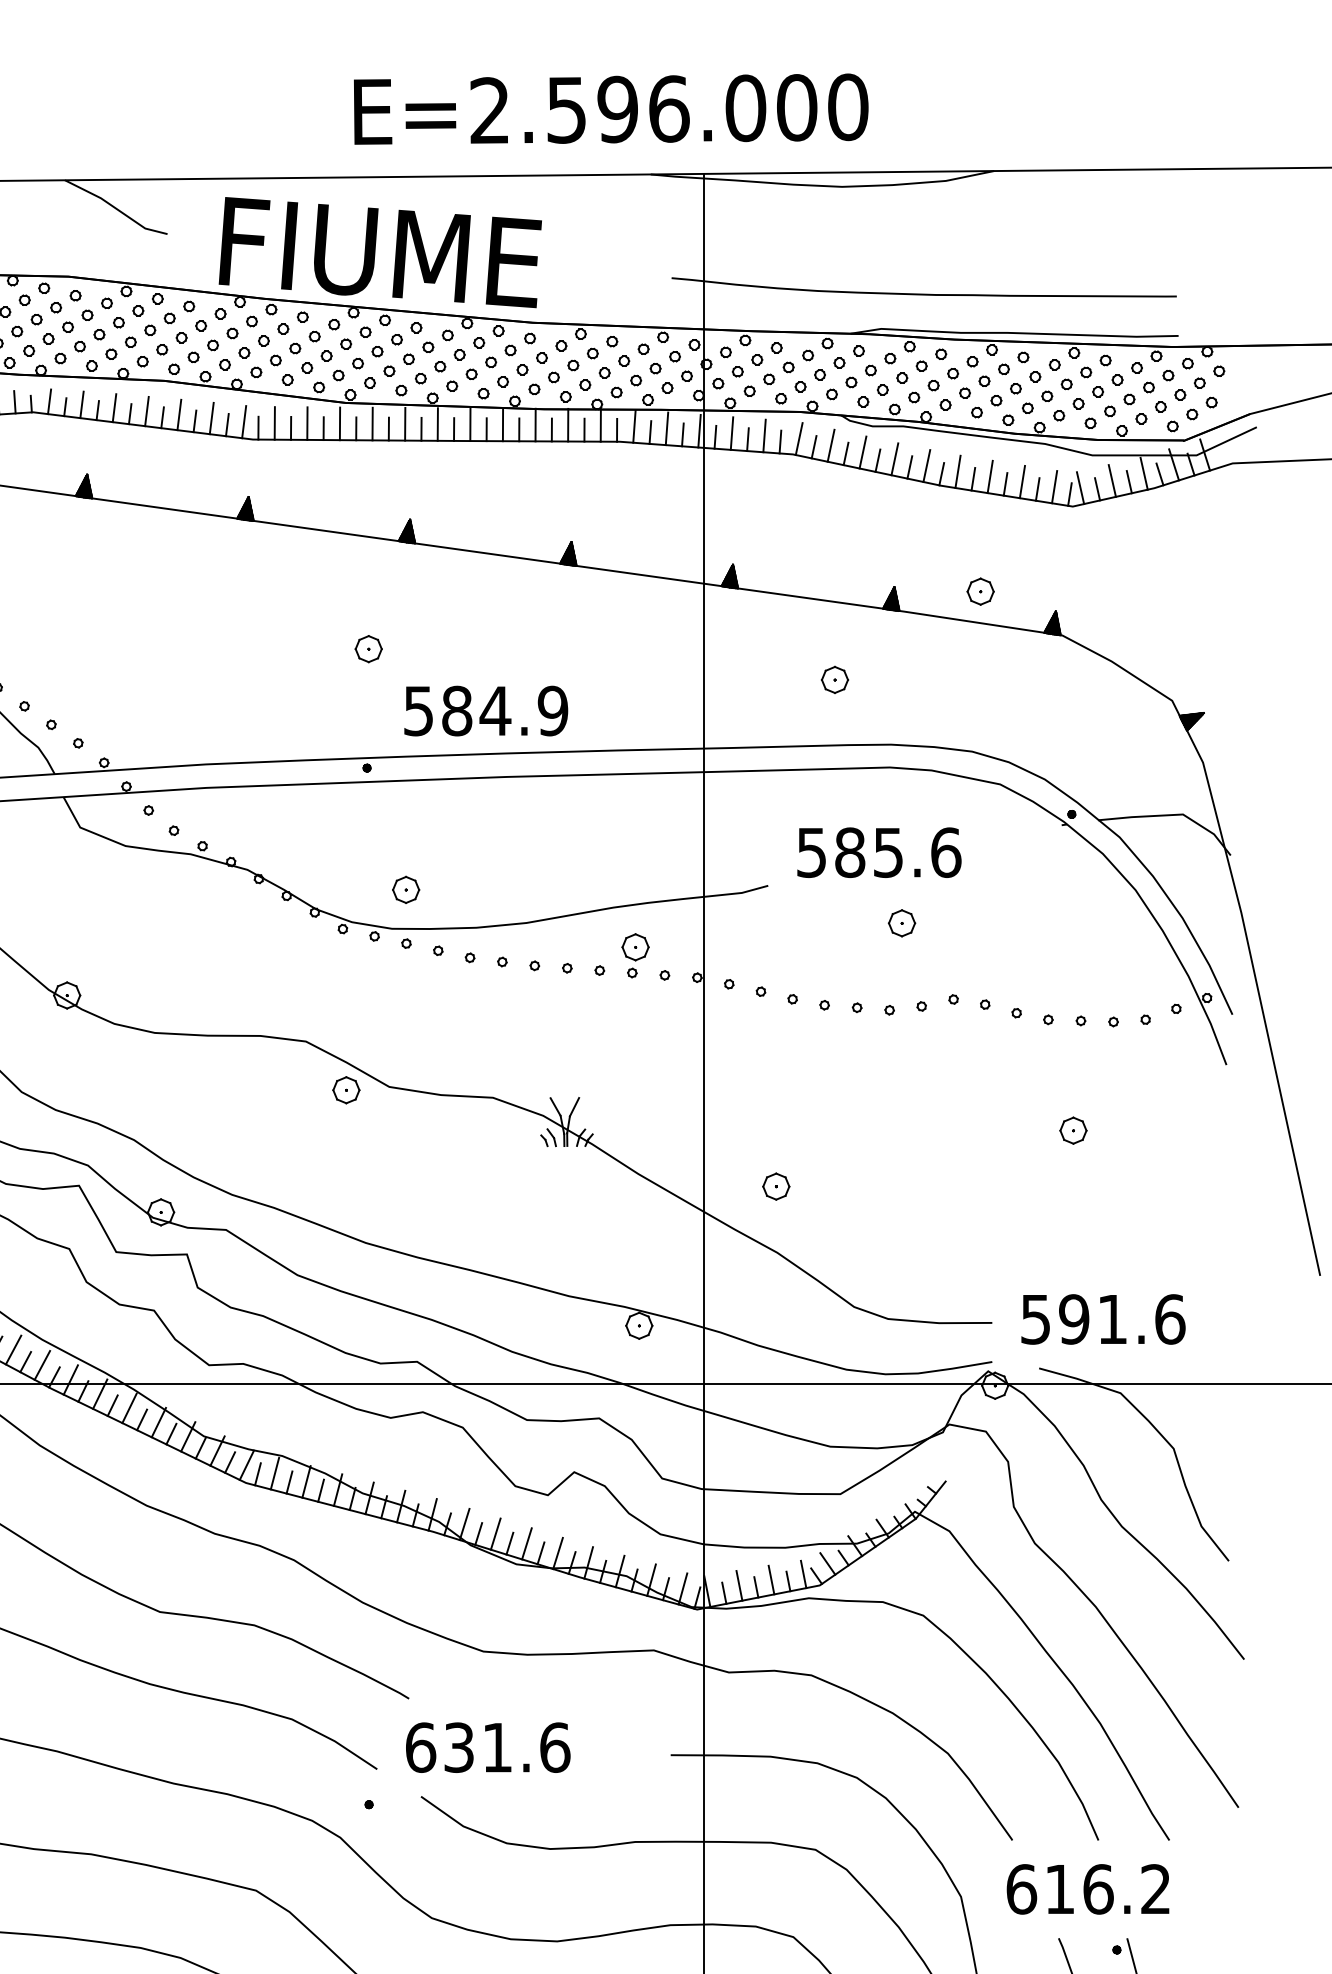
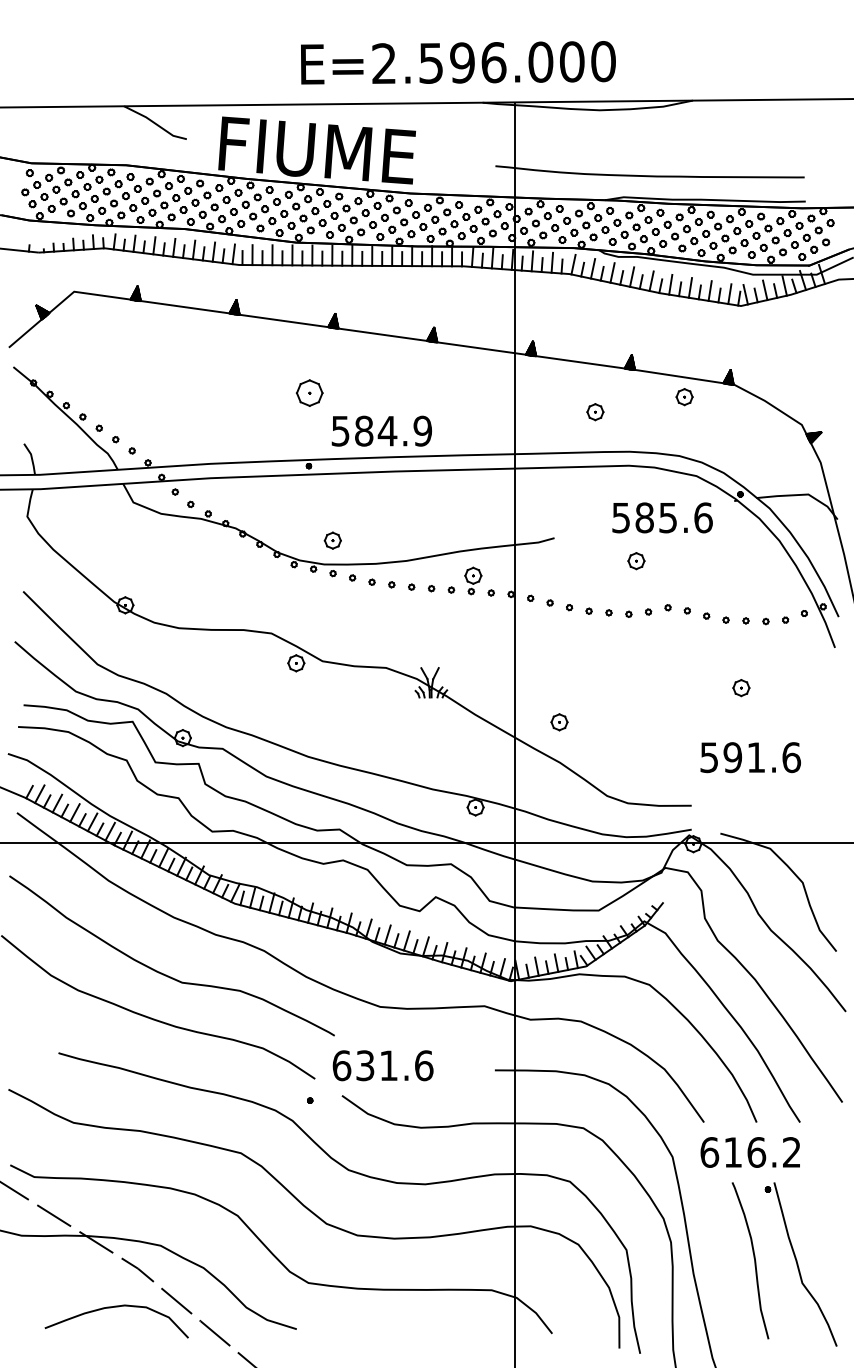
part: (980, 592) -> (684, 397), moved
part: (369, 649) -> (310, 393), size x1.6
text: (879, 852) -> (662, 517), moved
text: (1103, 1319) -> (750, 757), moved

